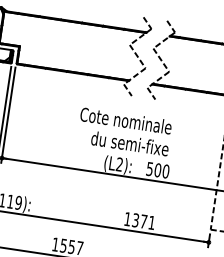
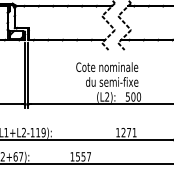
text: (135, 221) -> (123, 133), 1371 -> 1271

